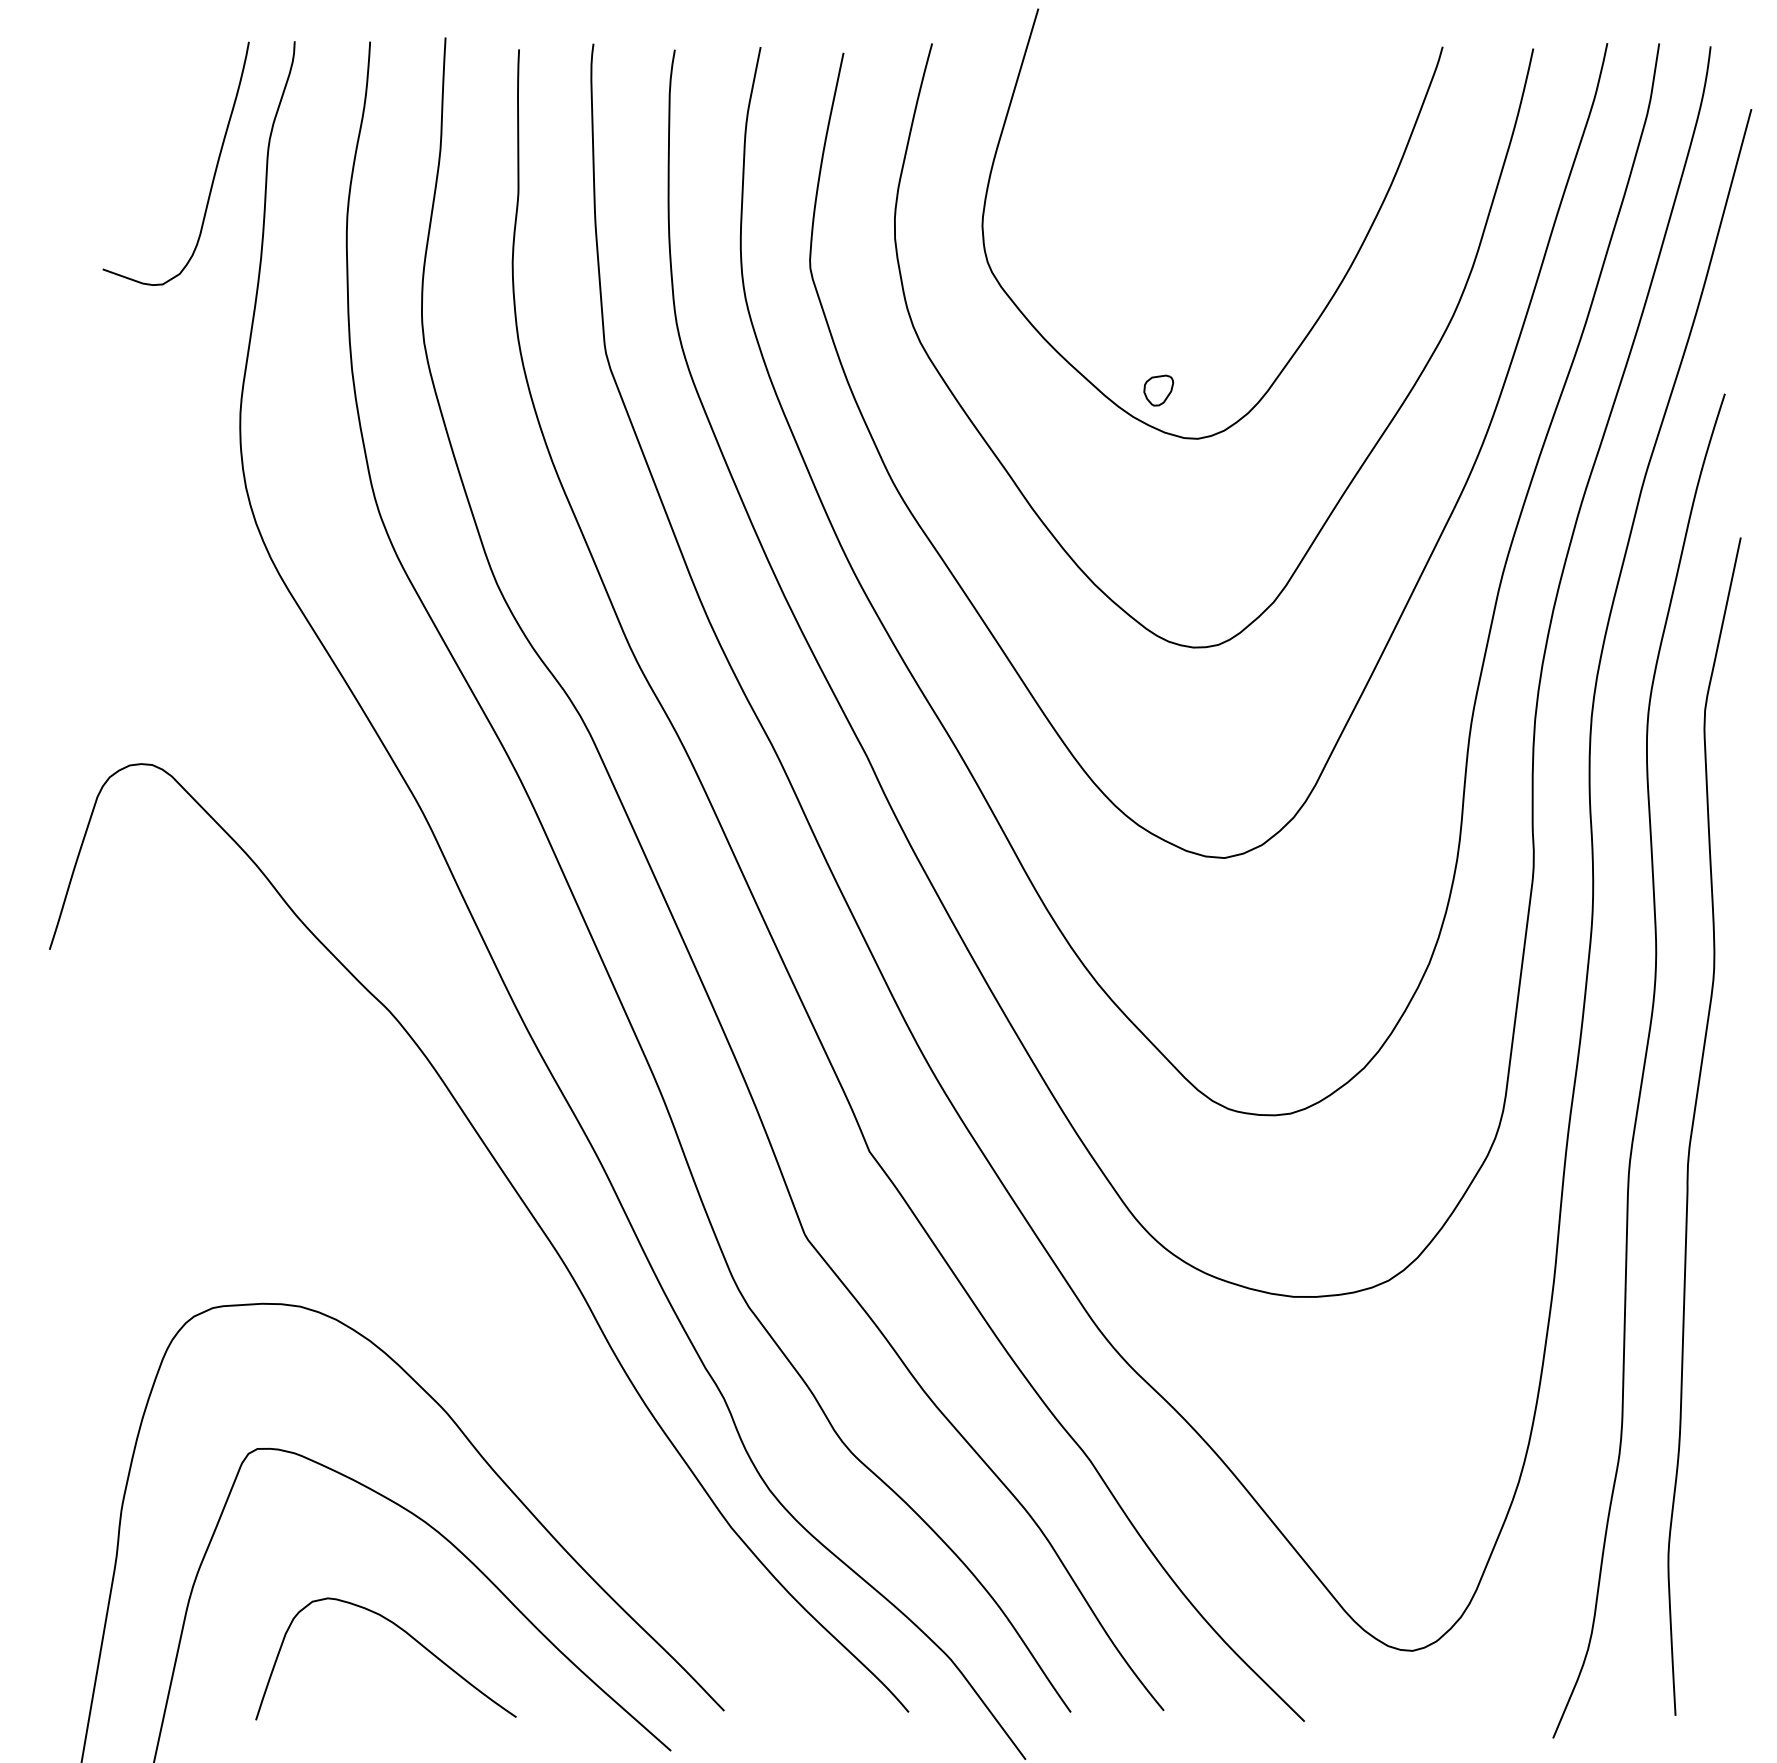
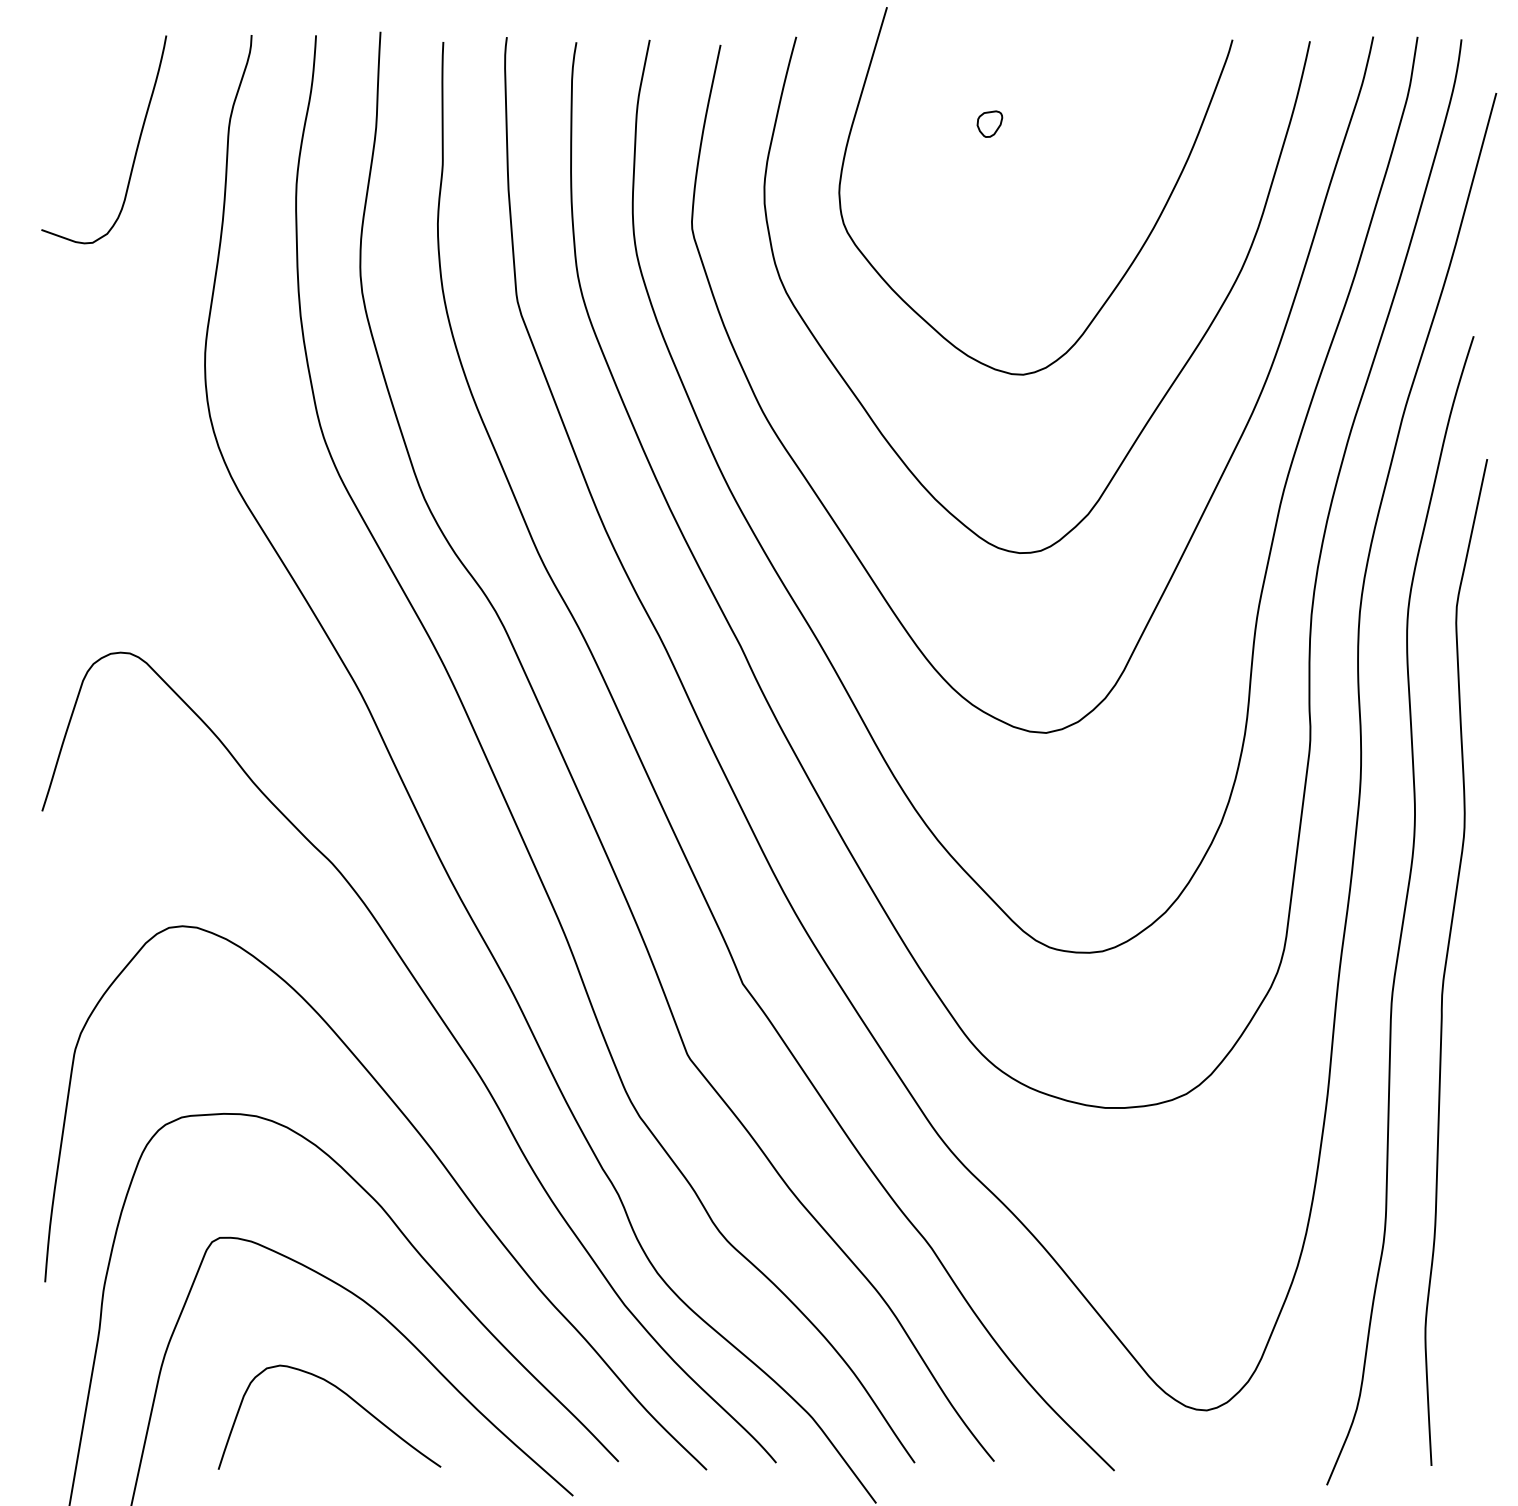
curve: (213, 174) -> (136, 148), moved
part: (1158, 390) -> (989, 124), moved
curve: (508, 1351) -> (434, 1154), added

